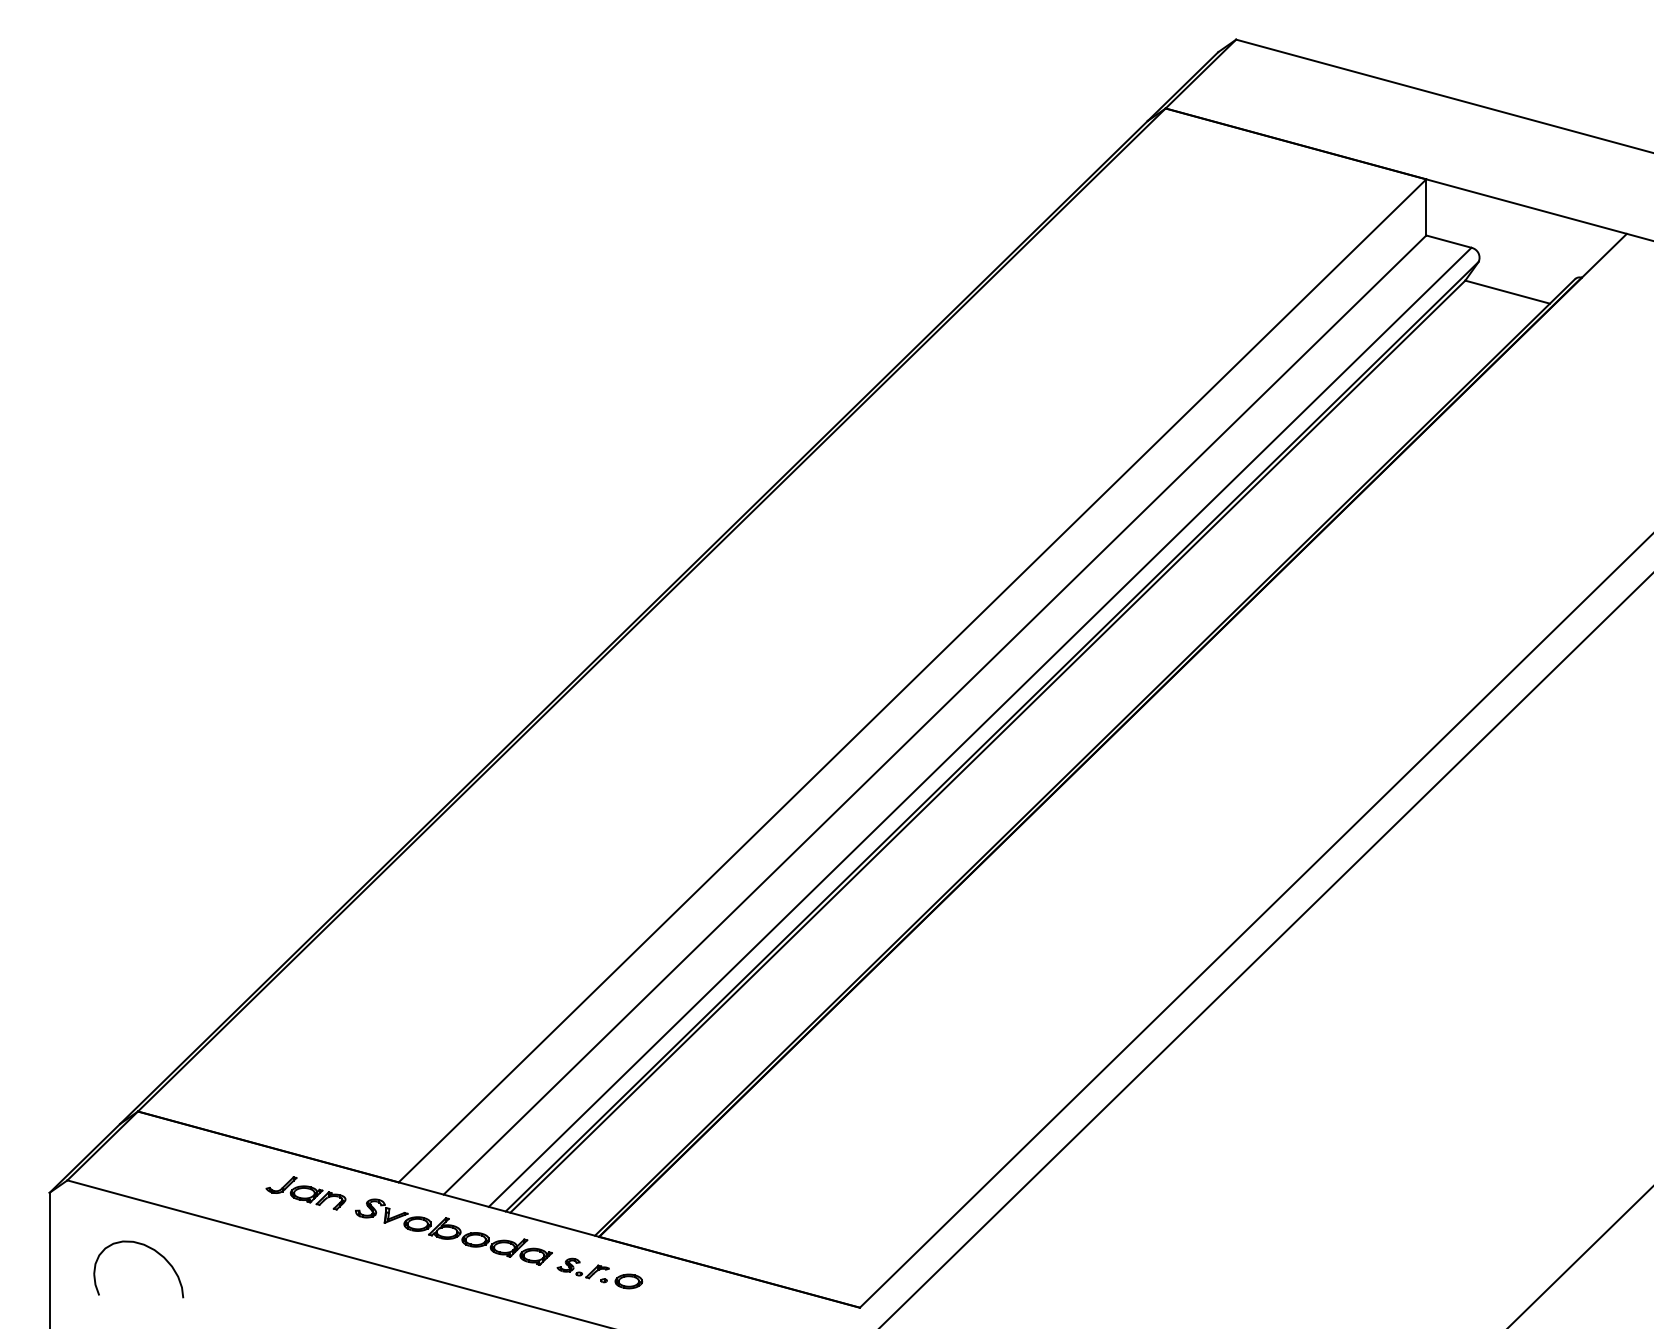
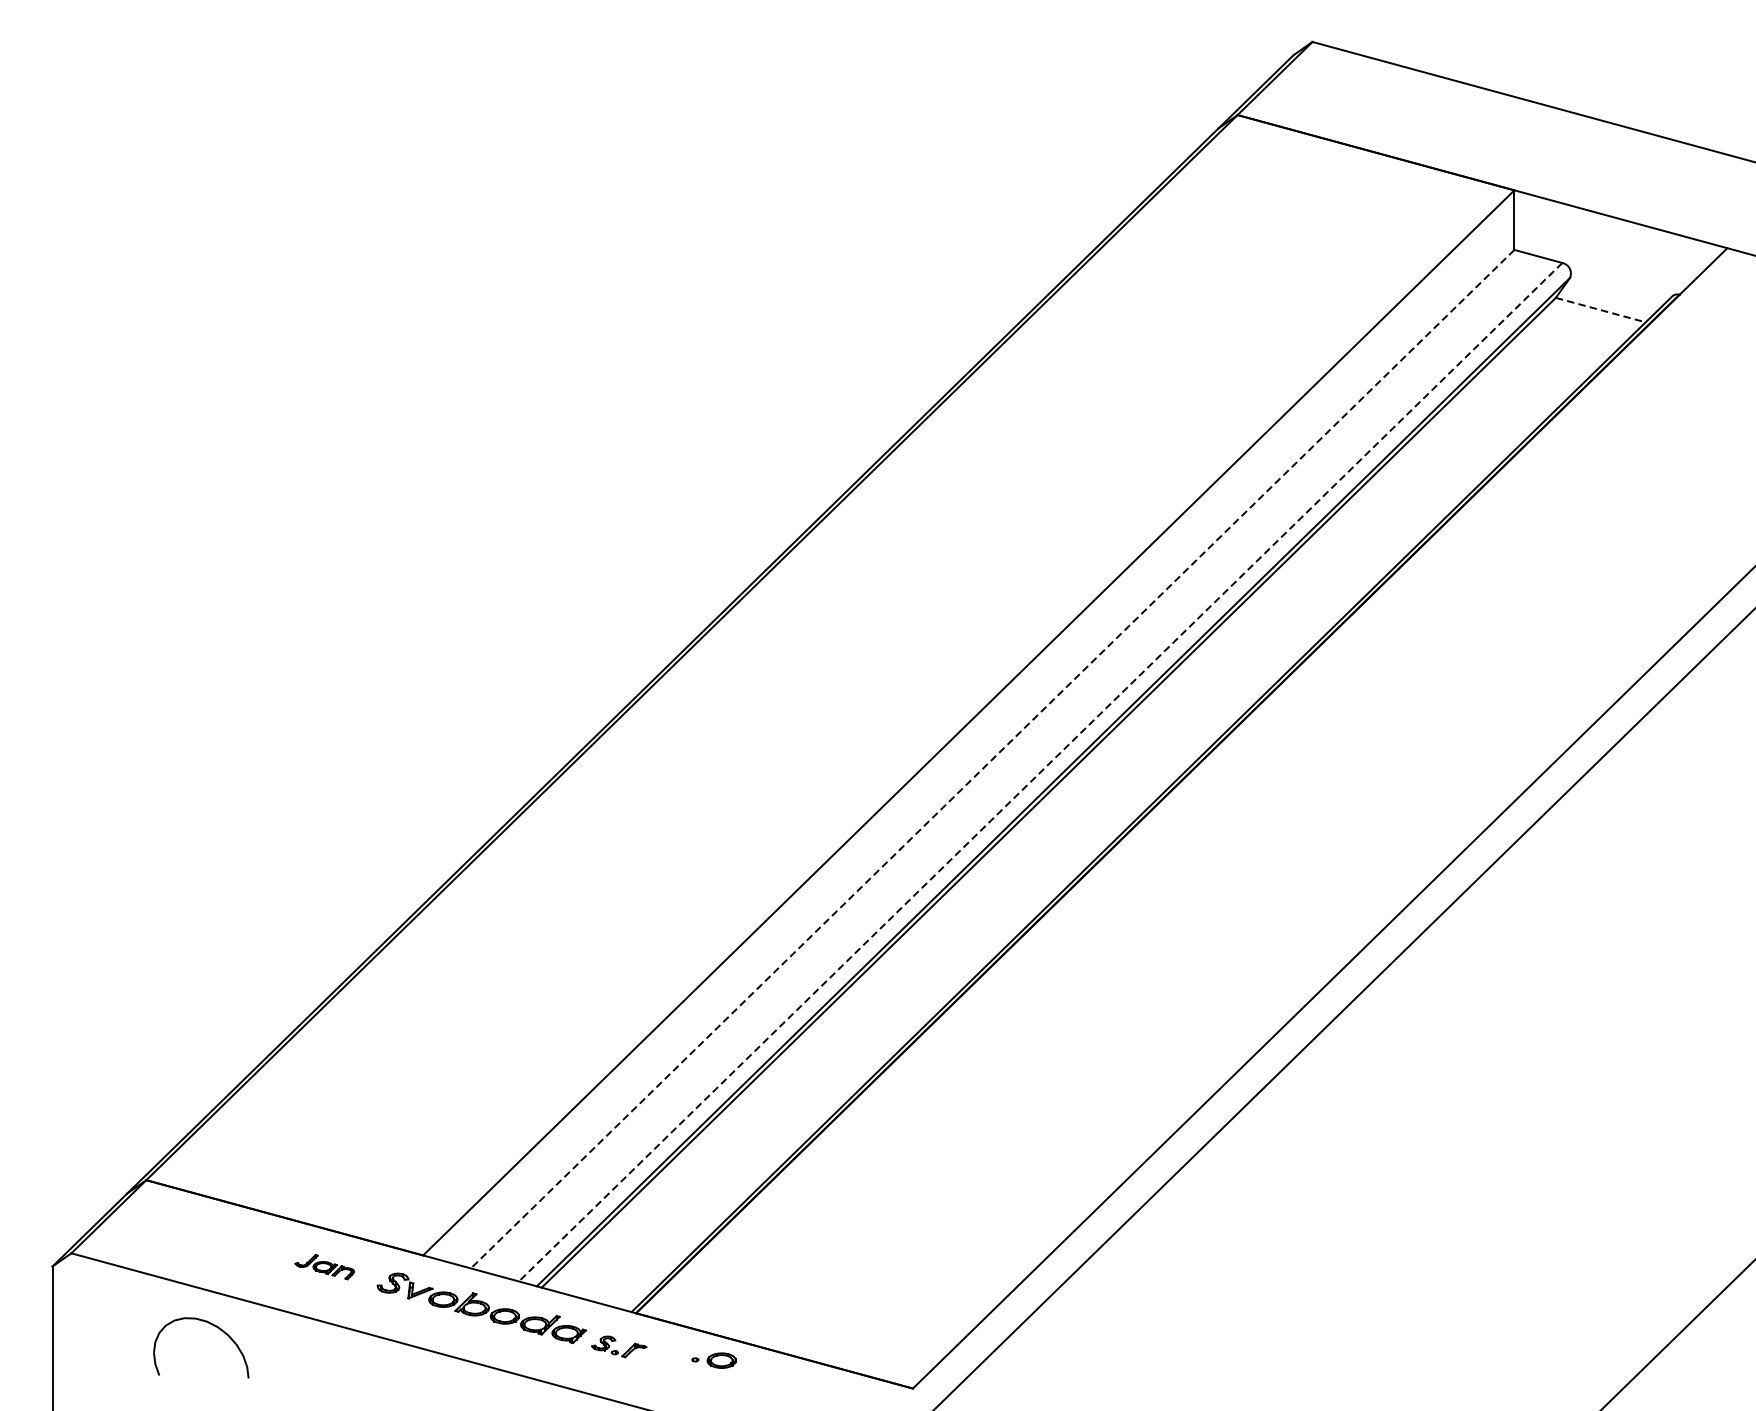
line: (1507, 292) -> (1600, 310), solid -> dashed
line: (935, 715) -> (993, 759), solid -> dashed
line: (980, 727) -> (1041, 772), solid -> dashed
part: (305, 1193) -> (324, 1267), size x0.7
part: (152, 1250) -> (215, 1327), moved
part: (621, 1281) -> (713, 1360), moved

